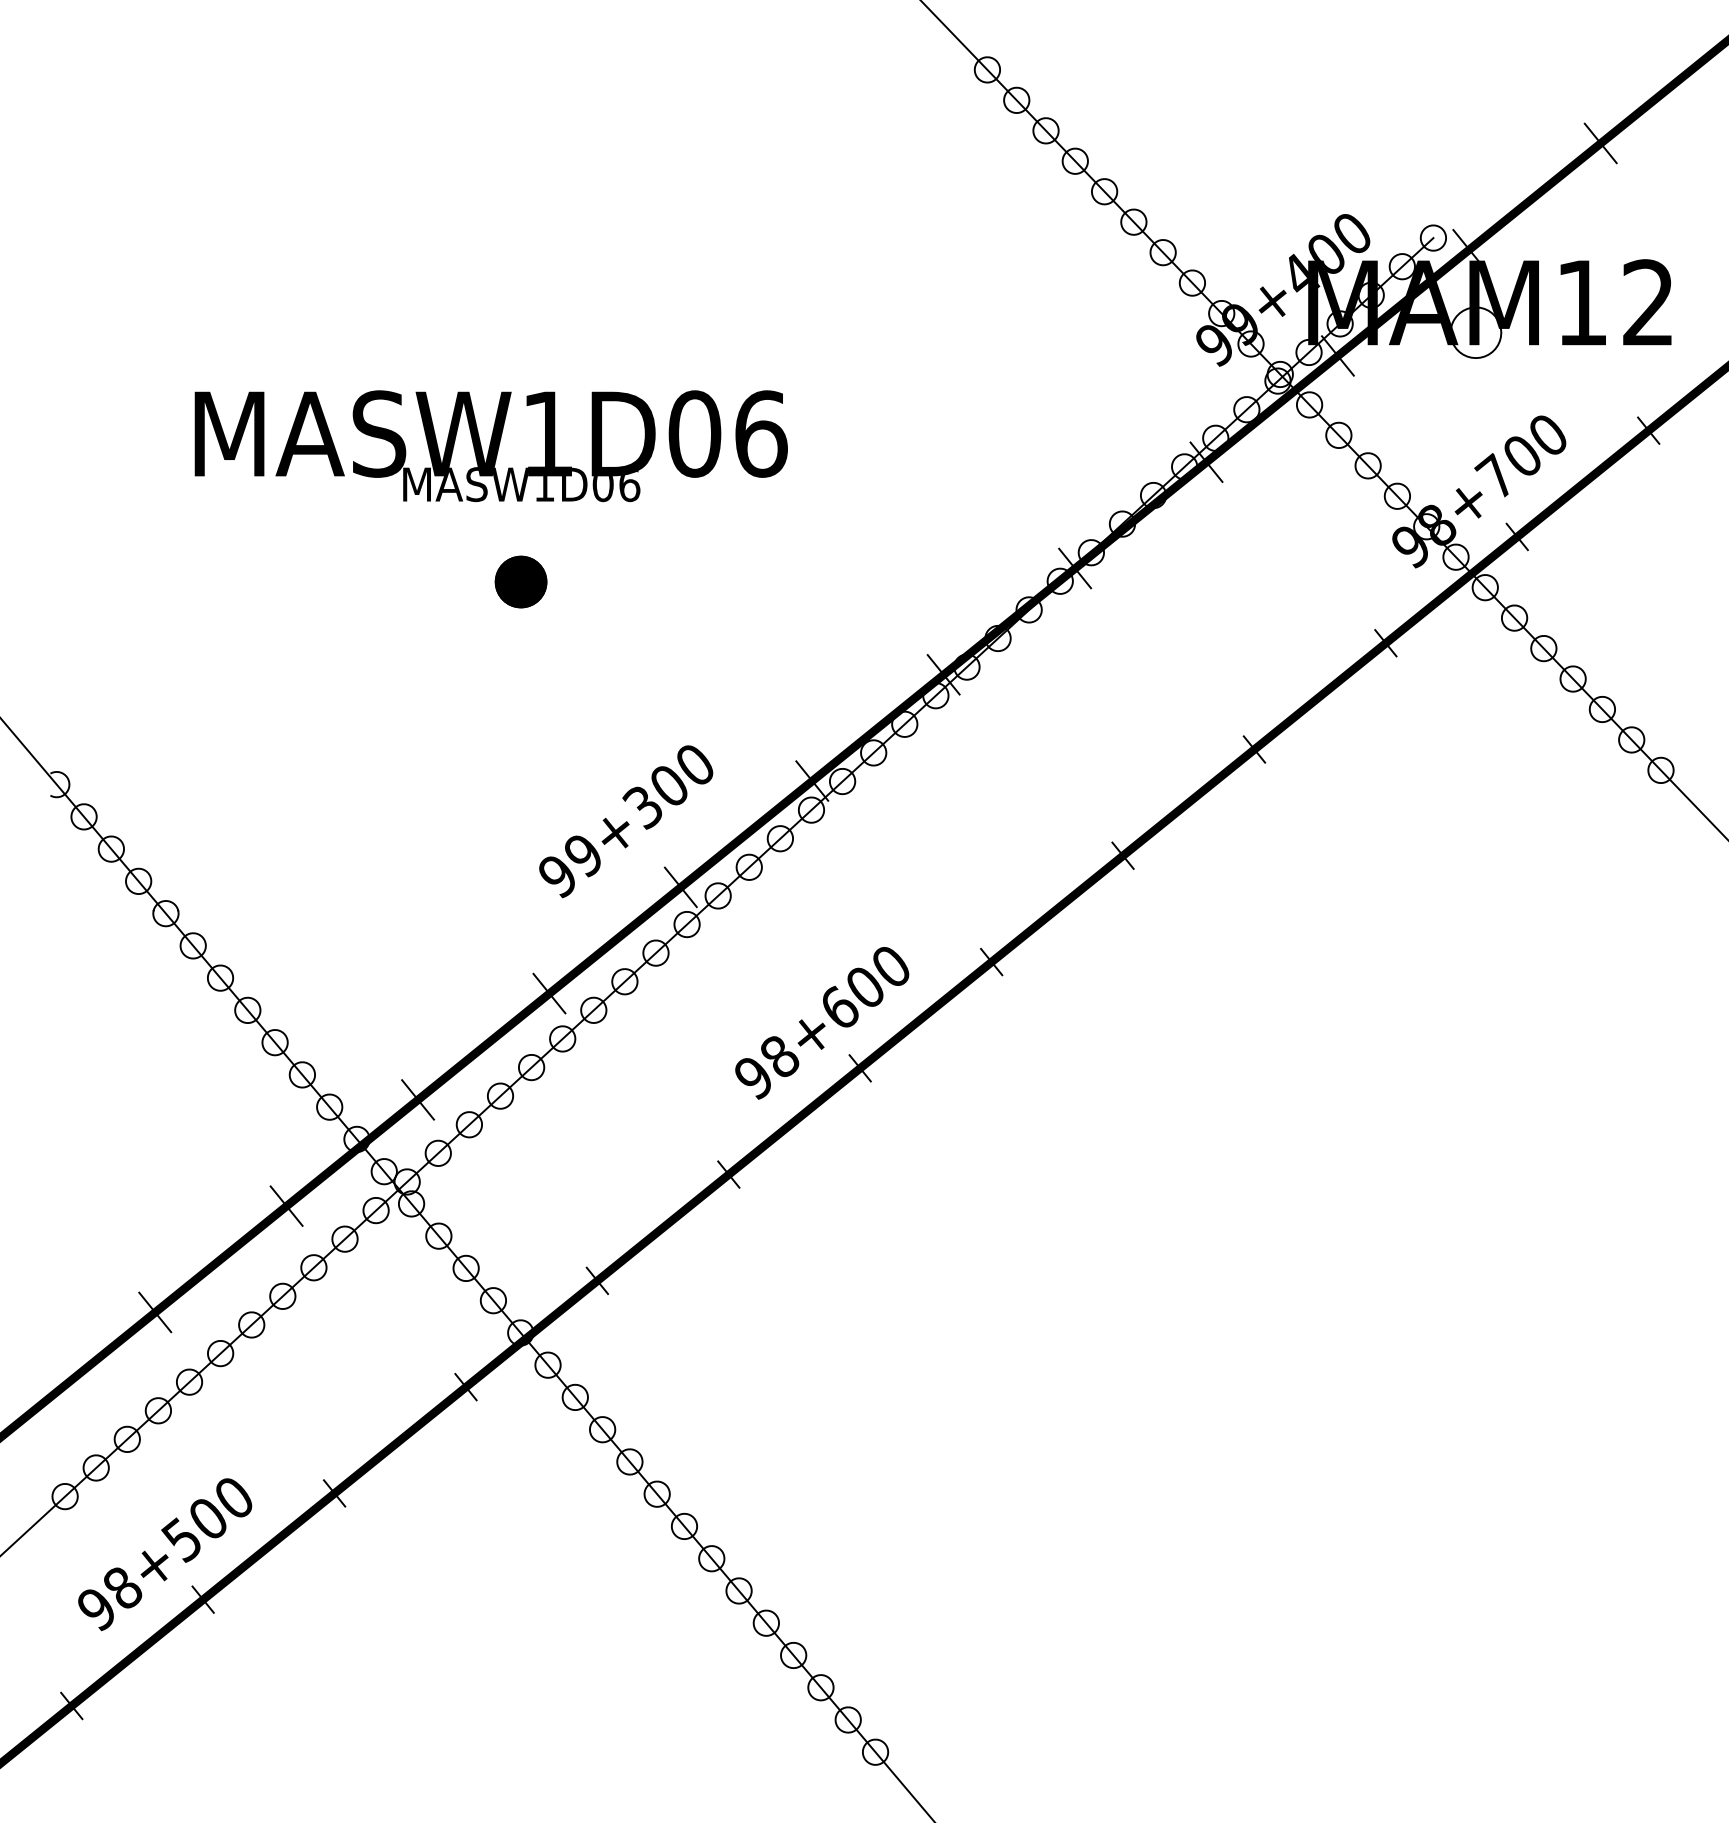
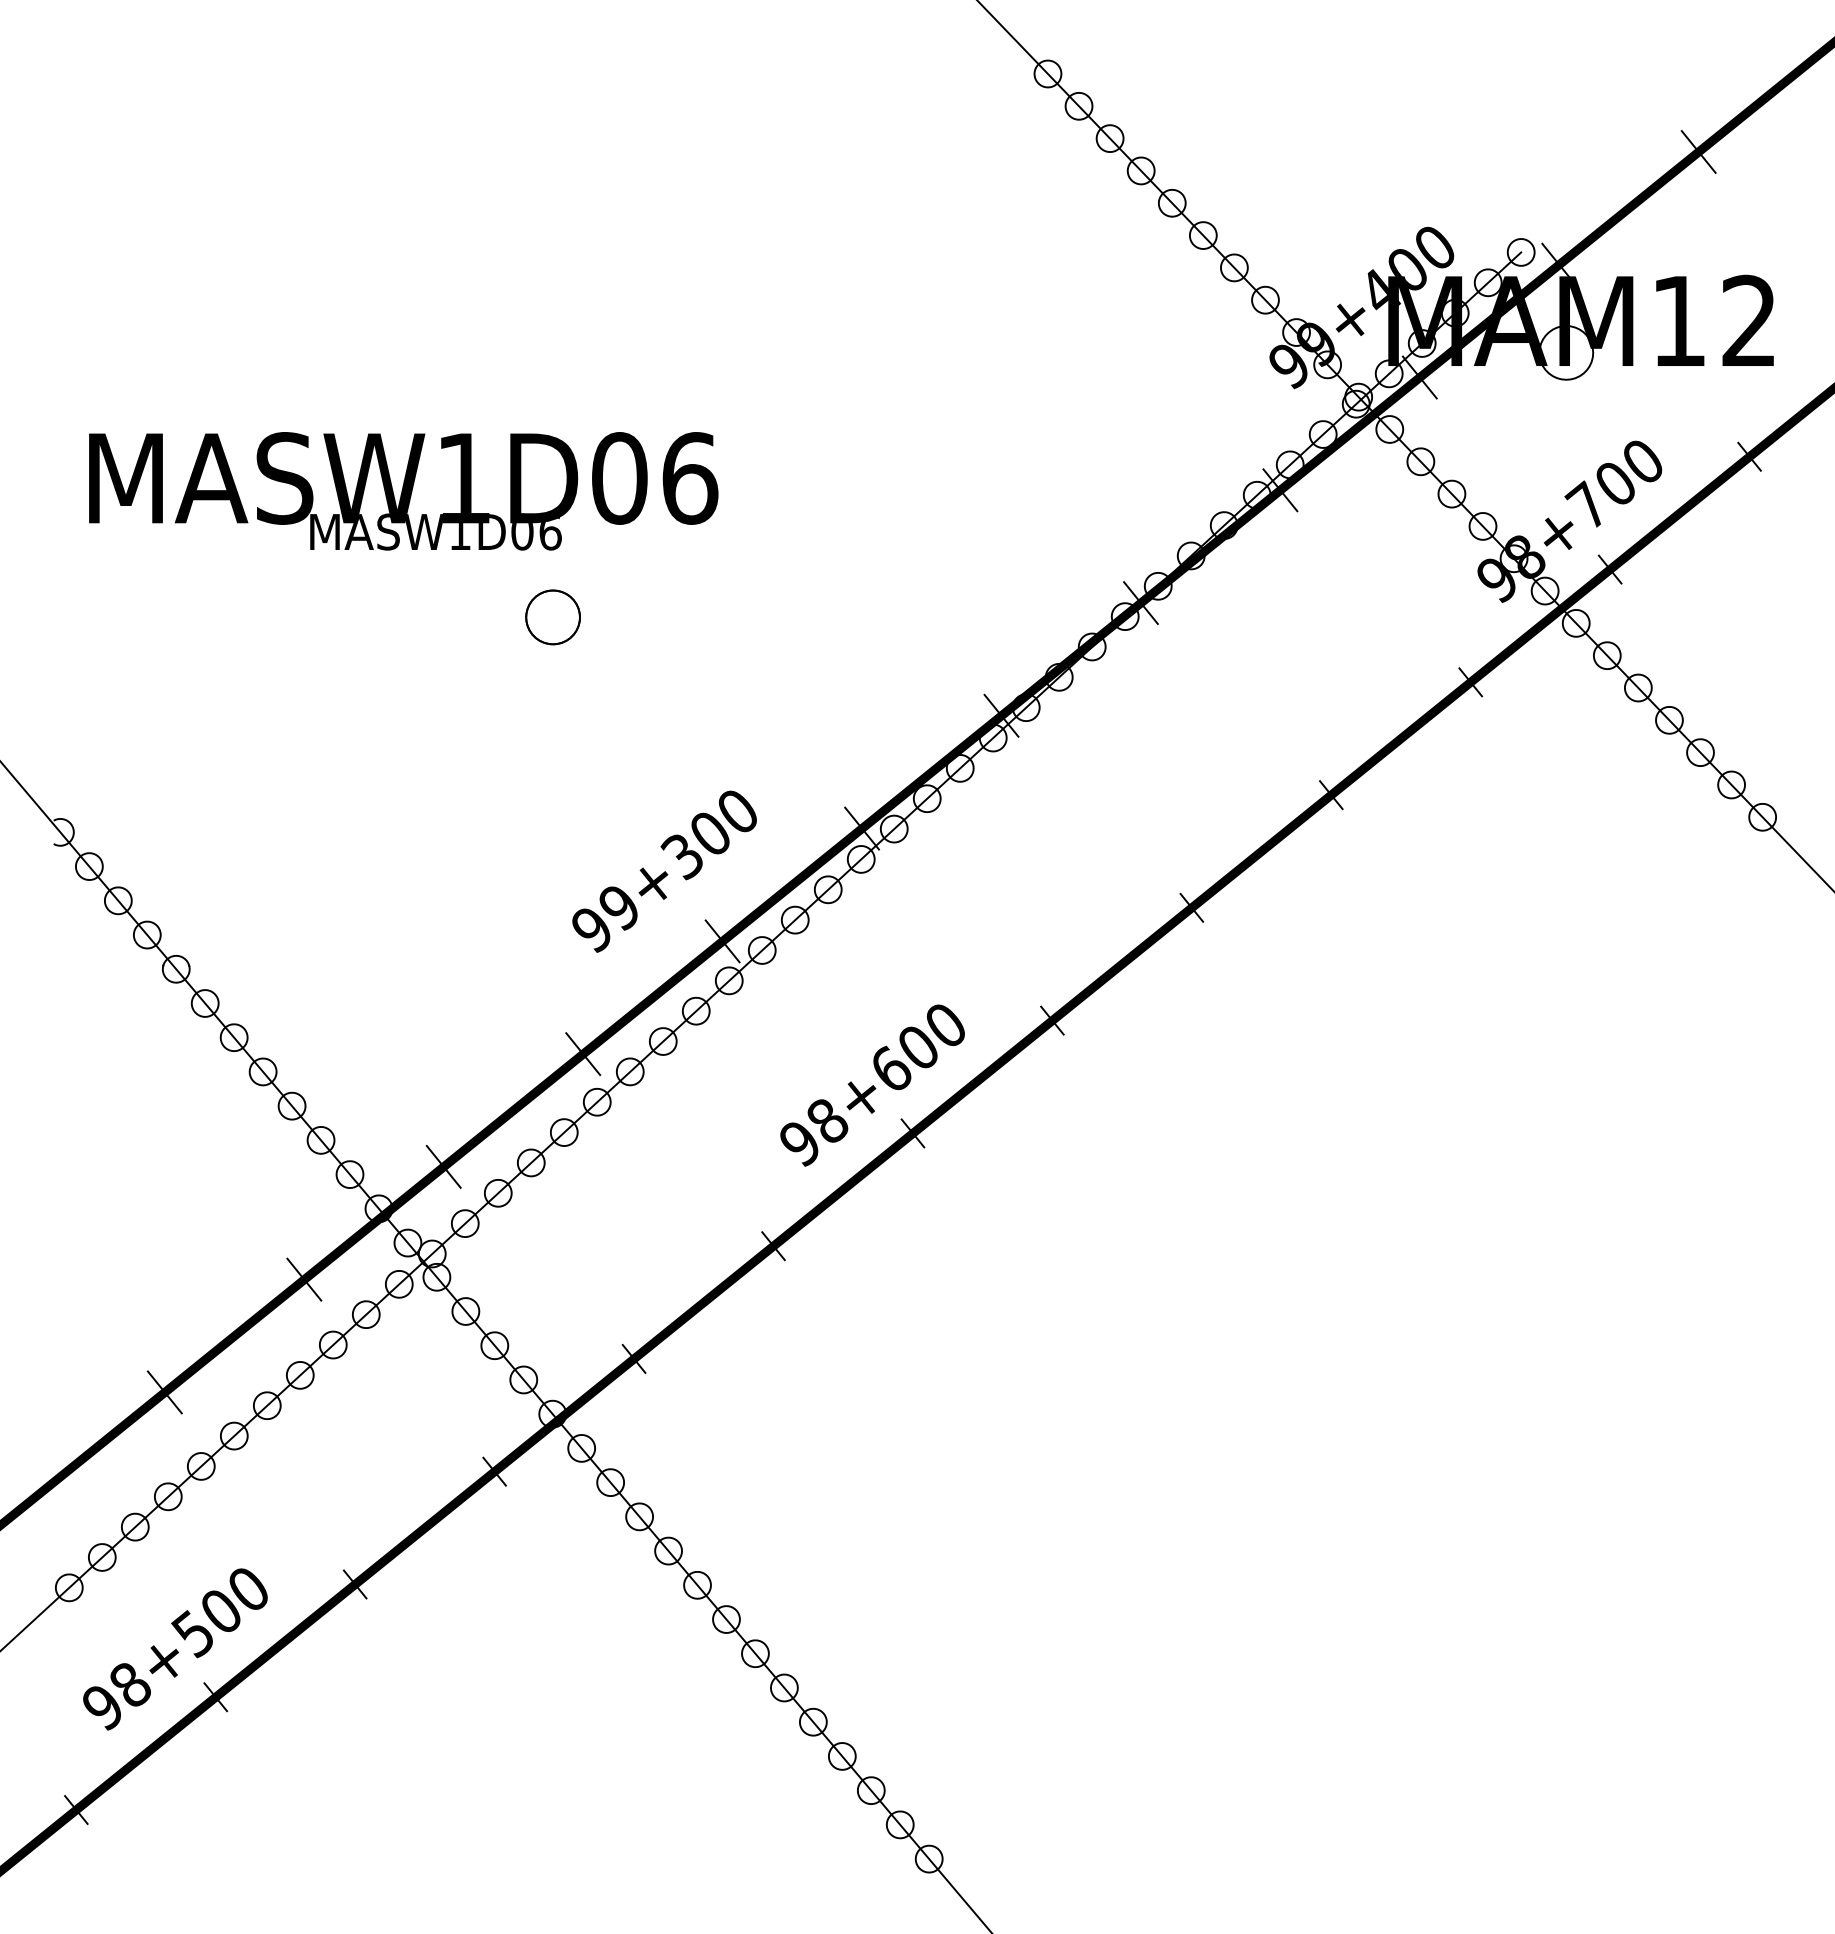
text: (490, 446) -> (402, 491), moved
fill: (520, 581) -> (552, 616), removed
fill: (520, 581) -> (552, 616), removed

